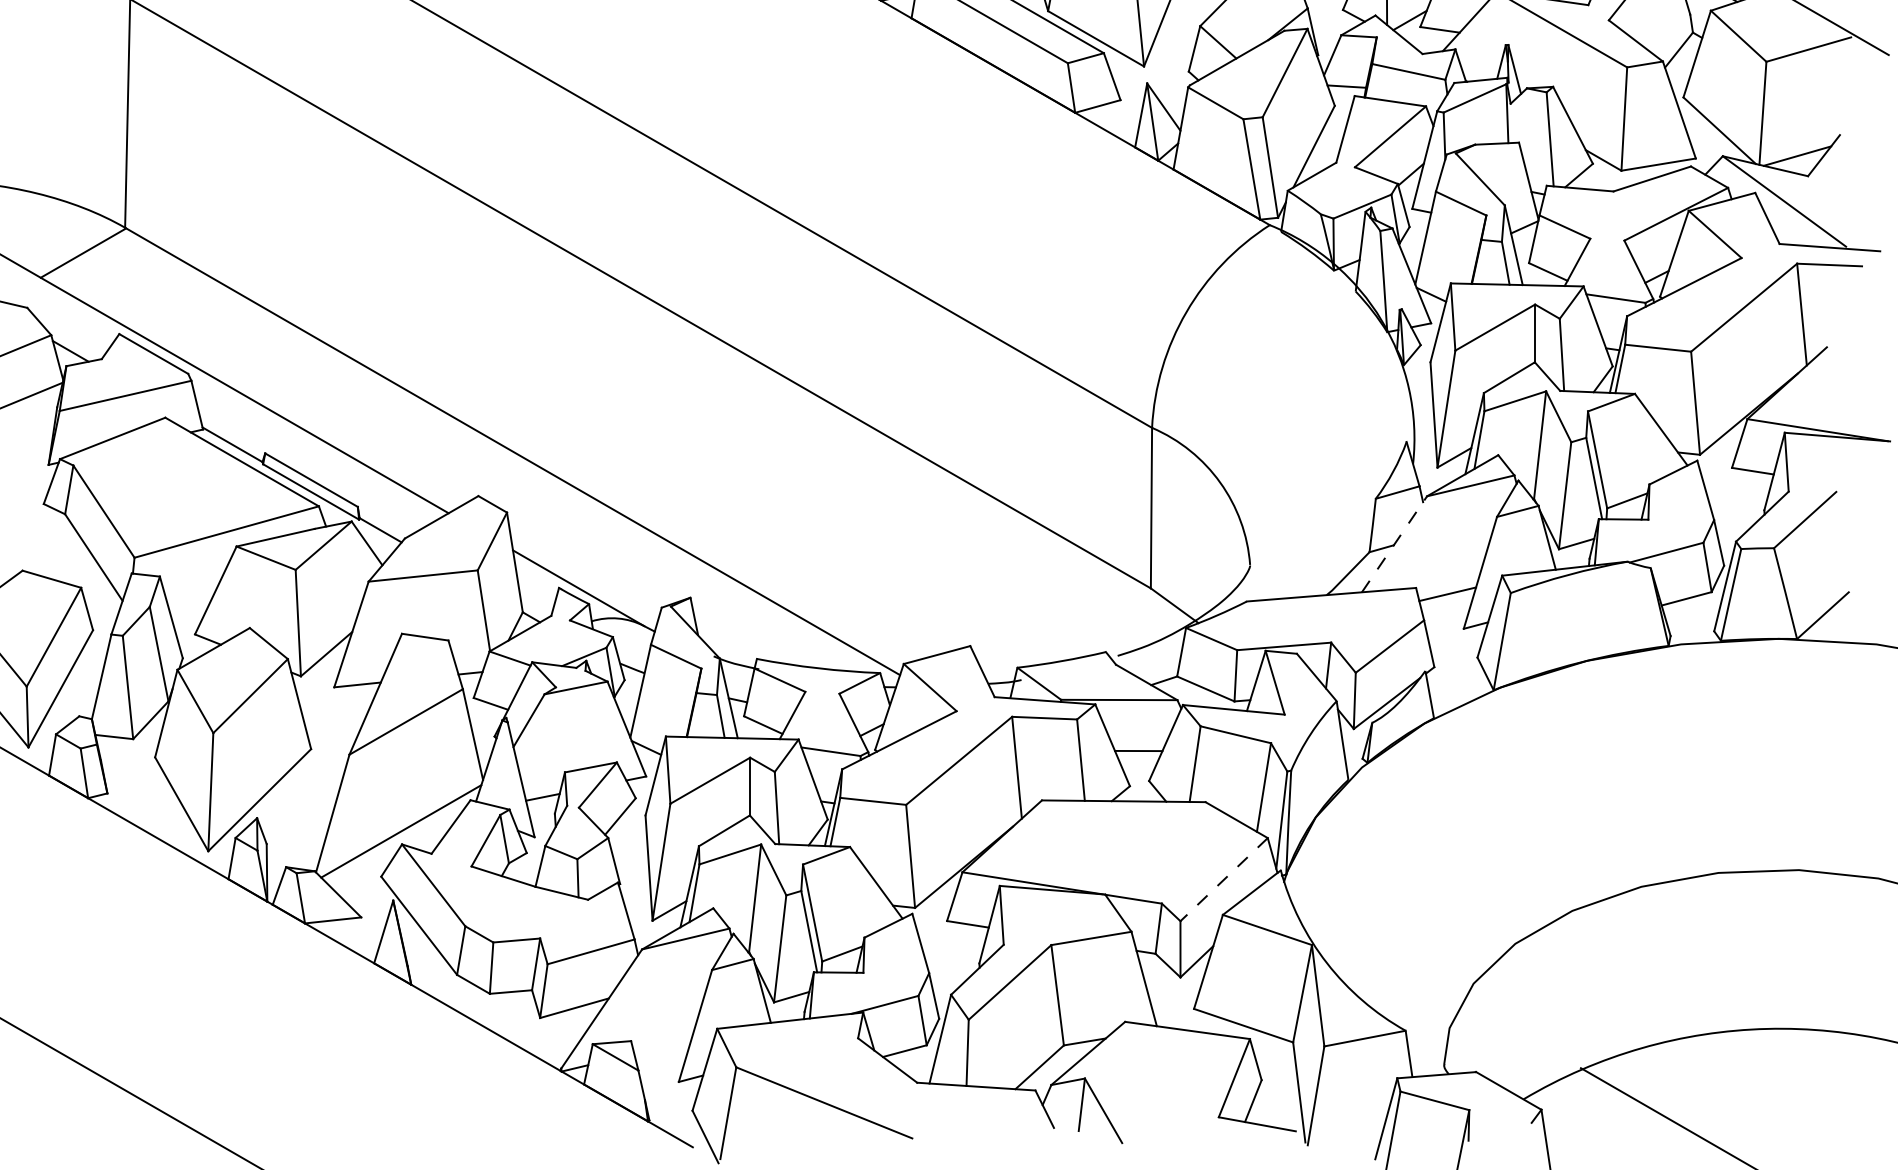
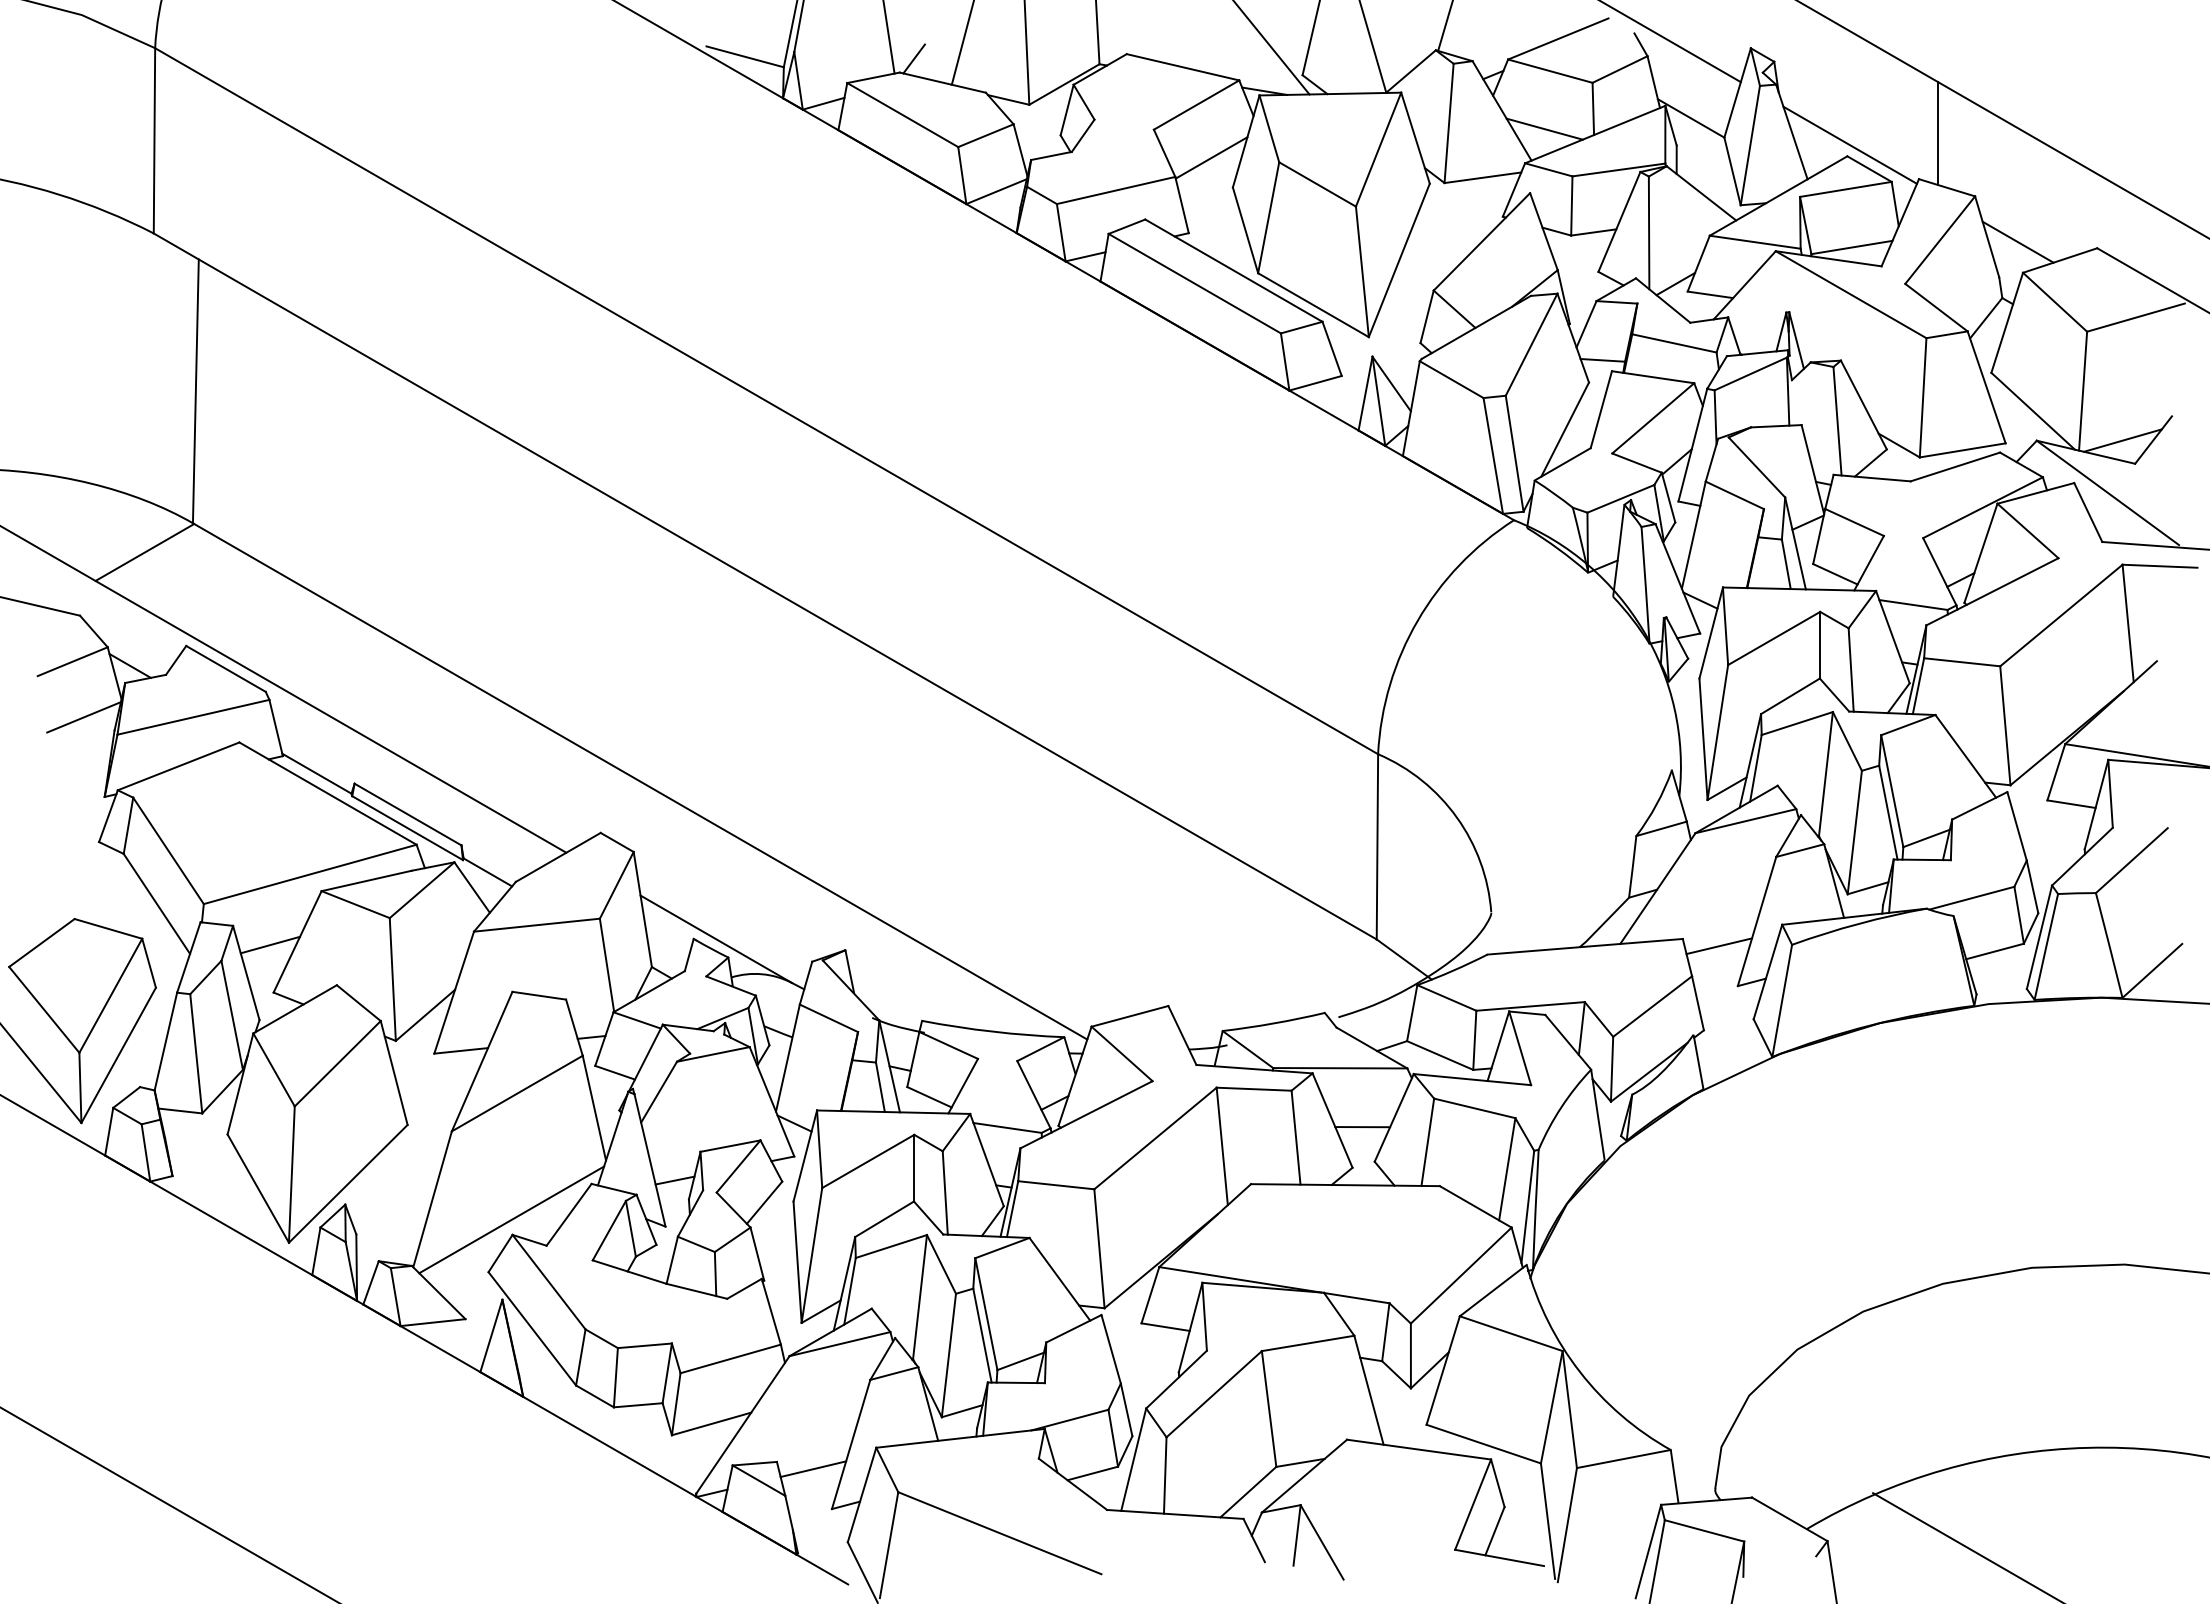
line: (1394, 544) -> (1657, 888), dashed -> solid
line: (192, 592) -> (270, 944), added
line: (1224, 879) -> (1461, 1275), dashed -> solid
line: (662, 1047) -> (813, 1469), added

